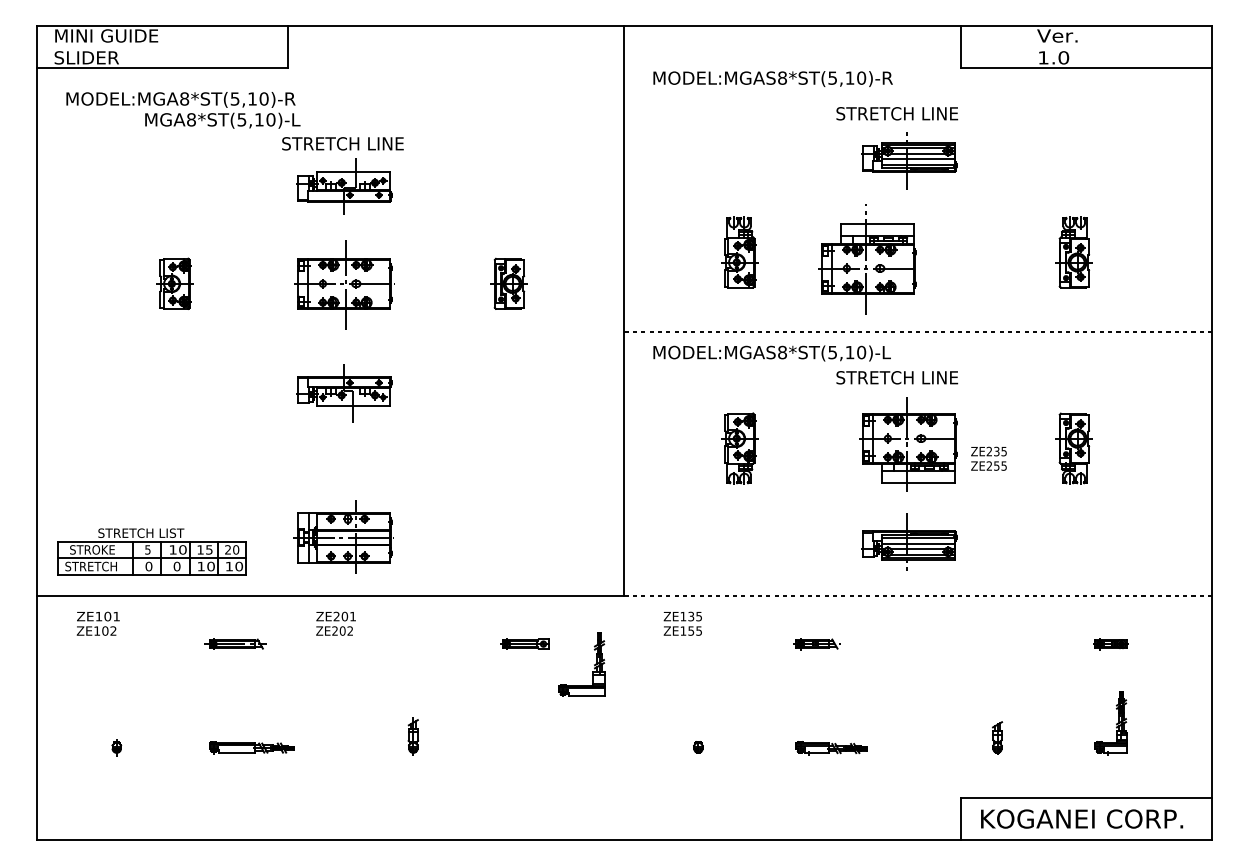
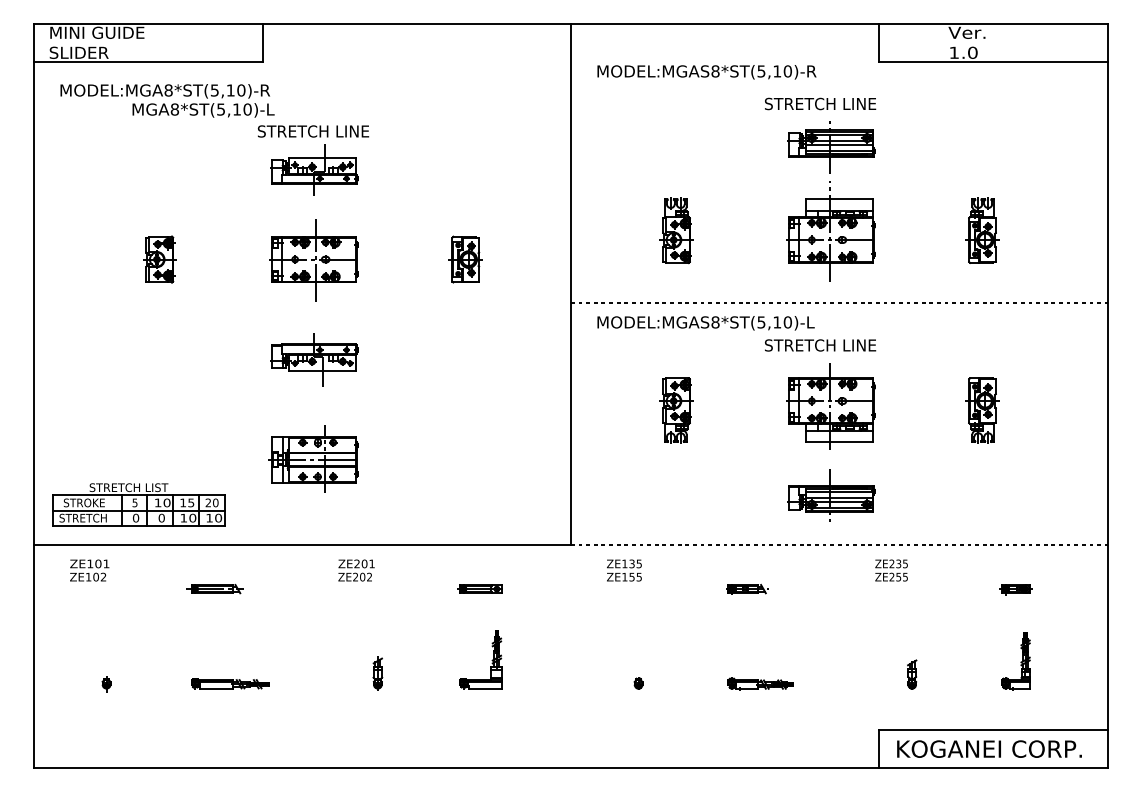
part: (867, 259) -> (830, 231), moved
text: (988, 458) -> (891, 570), moved
part: (343, 536) -> (313, 458), moved
text: (335, 623) -> (356, 570), moved
part: (594, 664) -> (492, 659), moved

